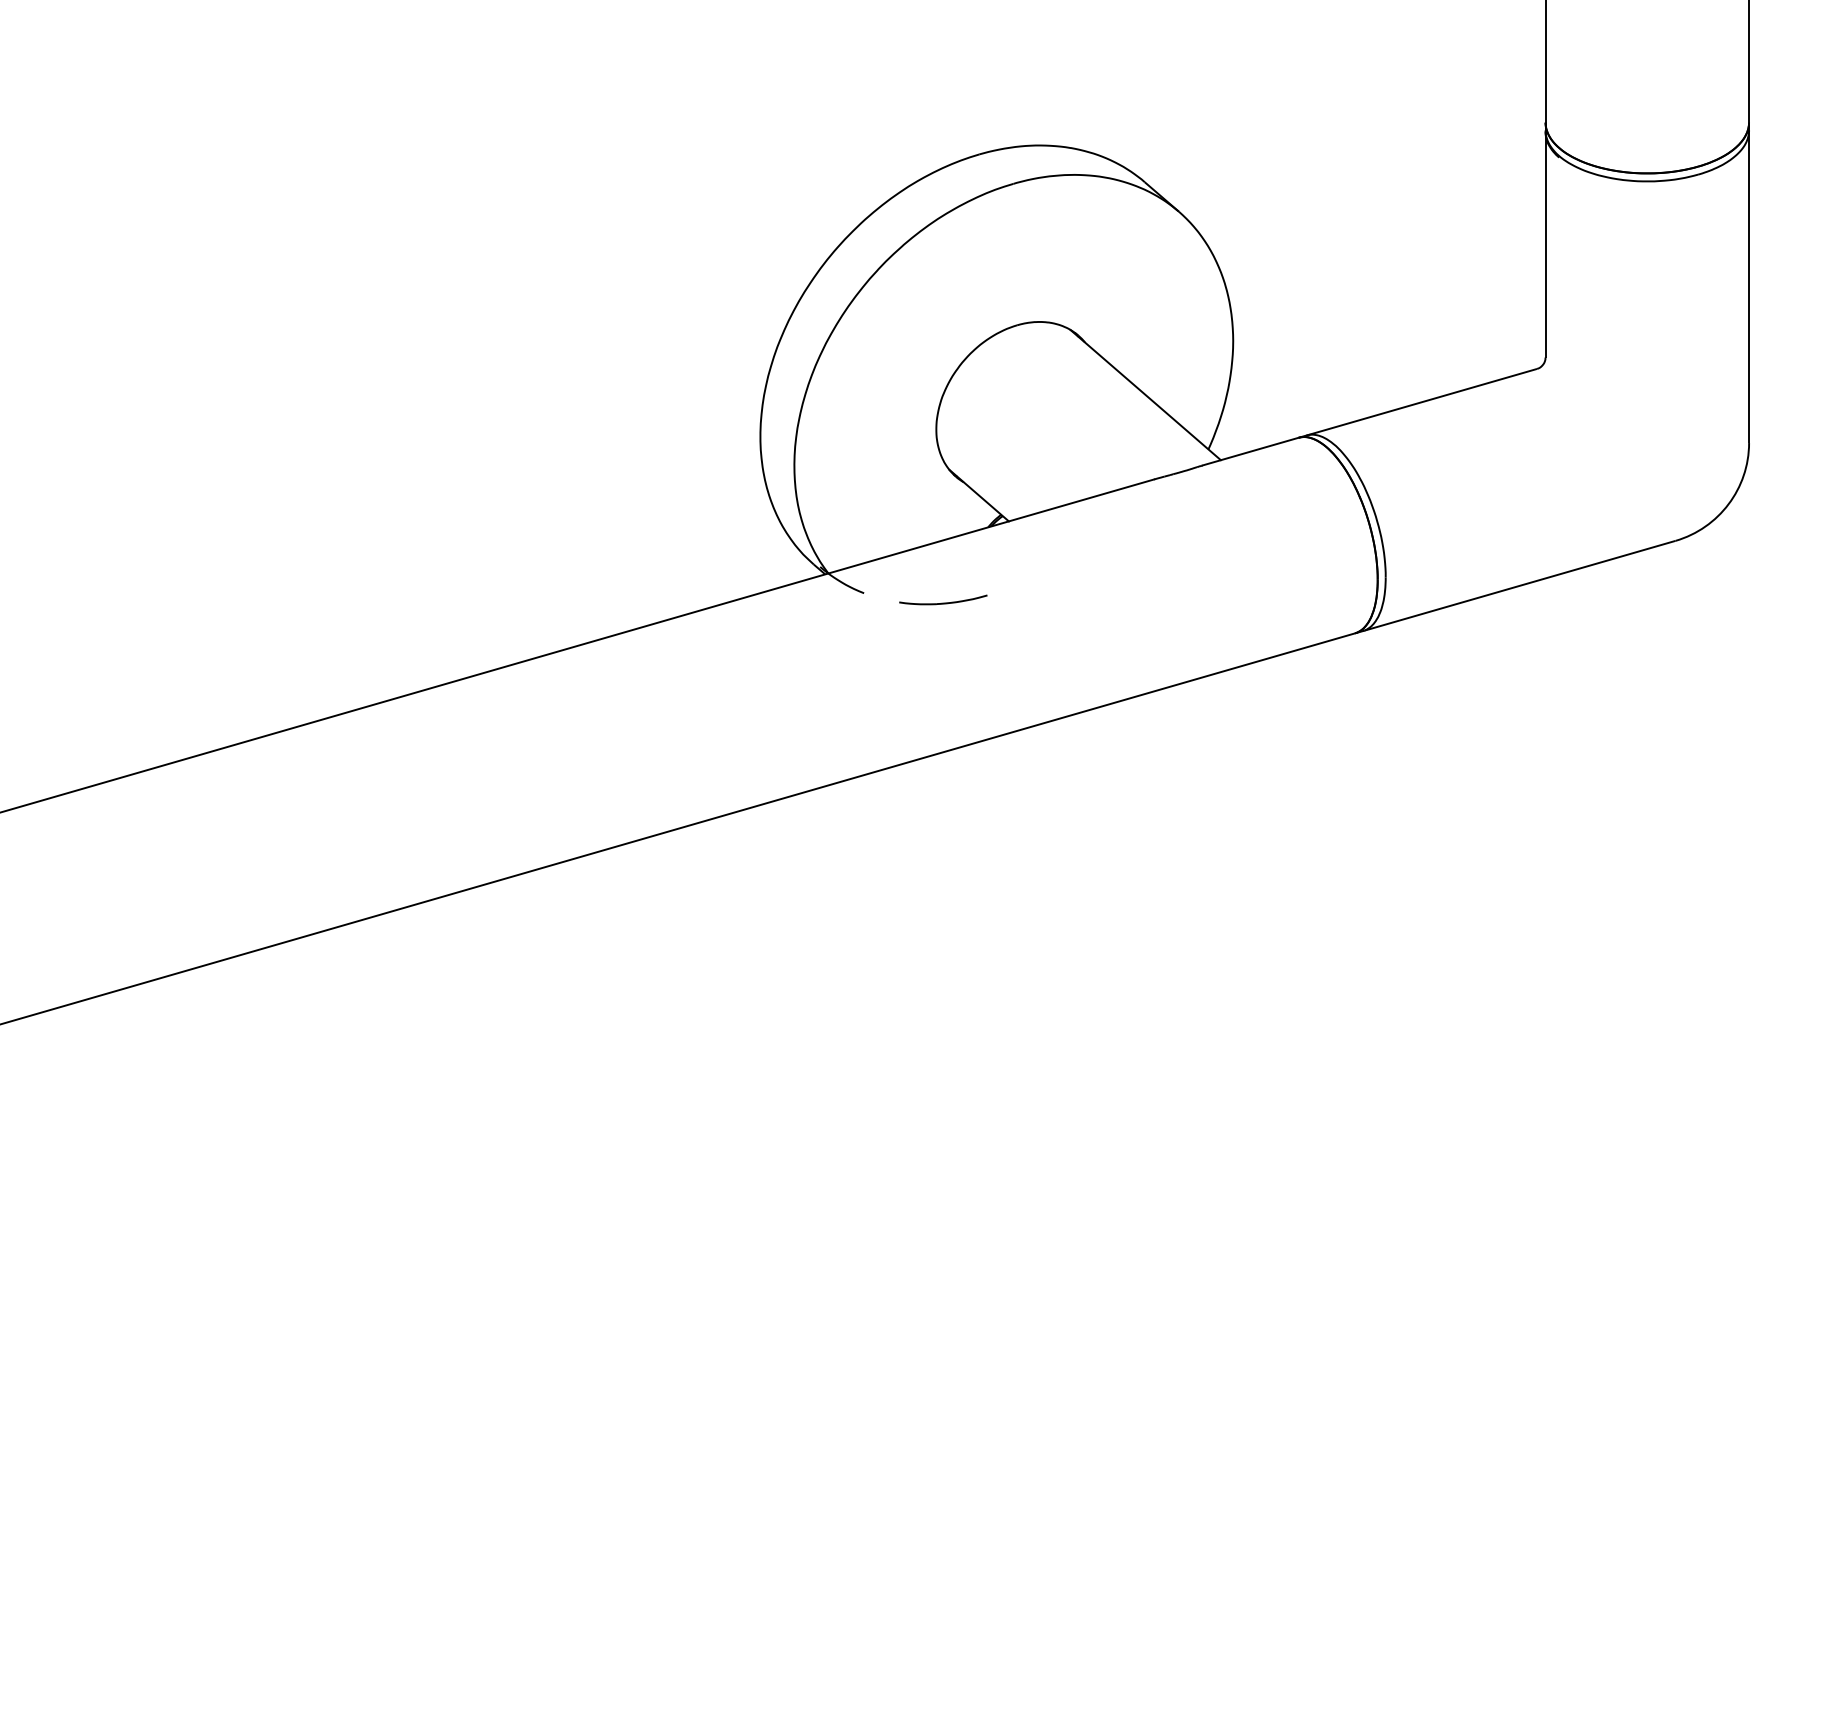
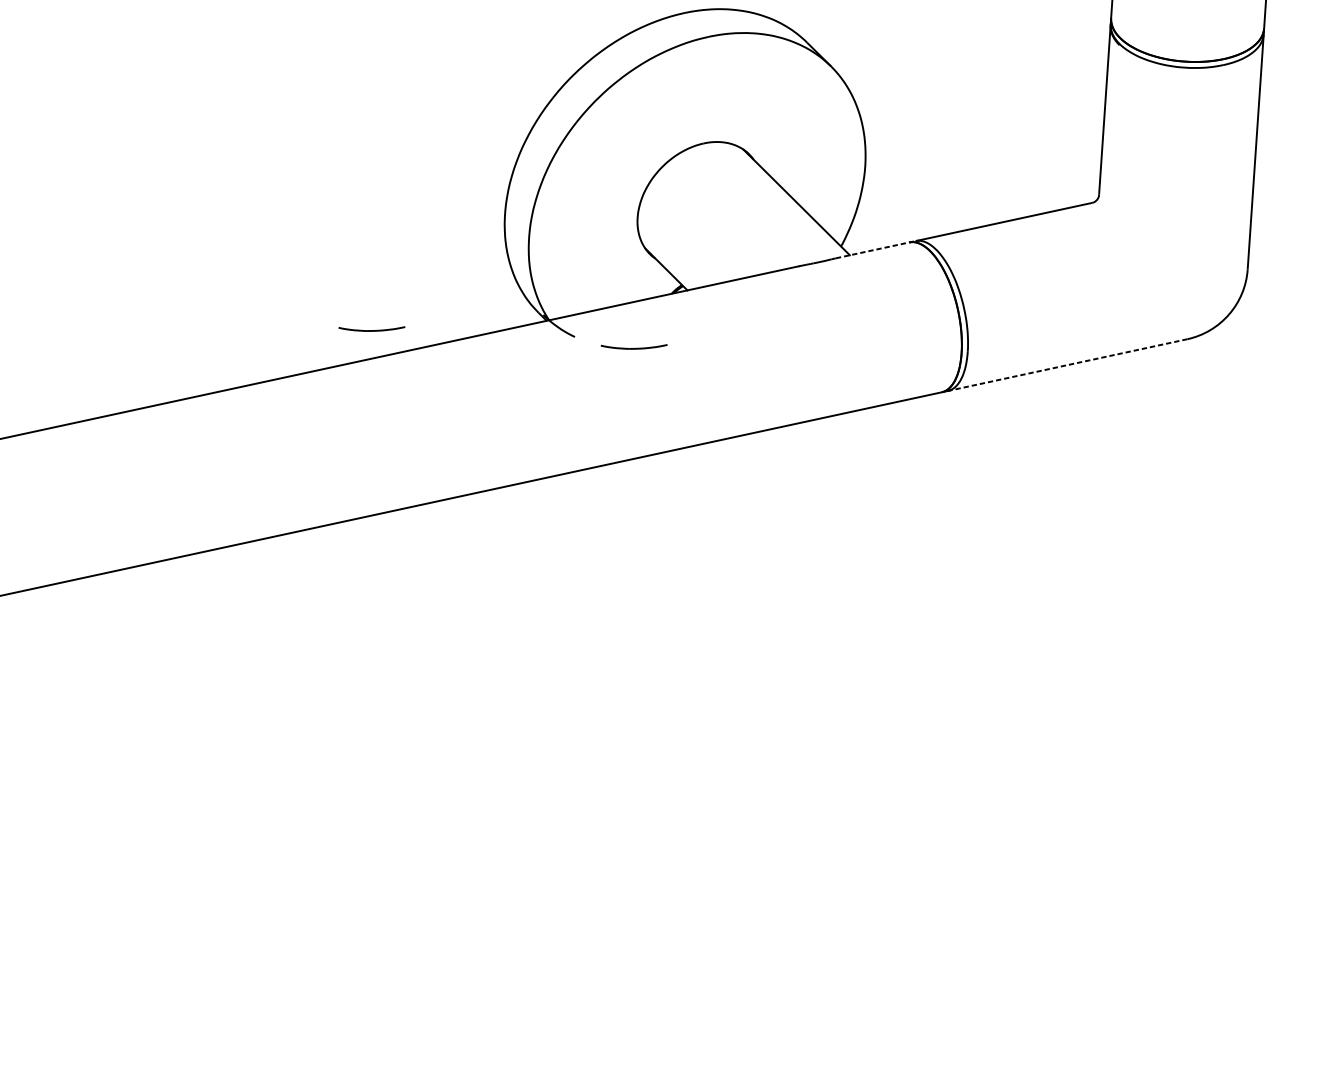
line: (1255, 450) -> (876, 249), solid -> dashed
line: (1520, 585) -> (1068, 364), solid -> dashed
part: (594, 599) -> (372, 327), added

